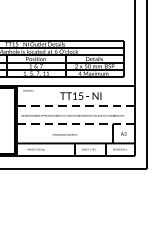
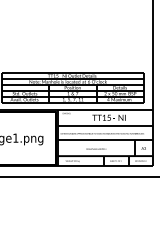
line: (76, 105) -> (105, 125), dashed -> solid
line: (76, 124) -> (105, 140), dashed -> solid

